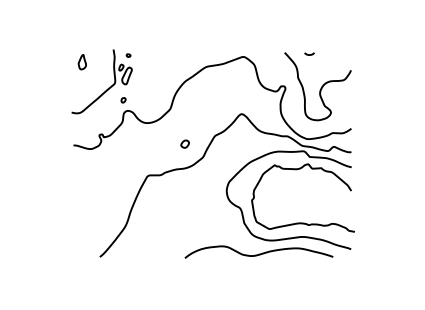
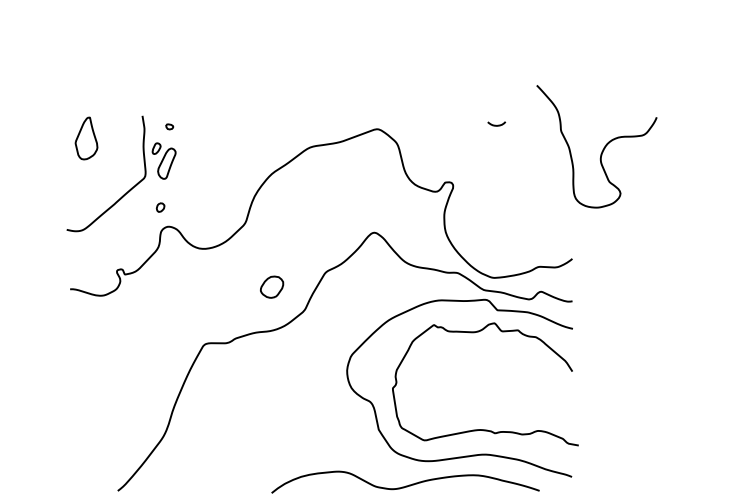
part: (81, 62) -> (84, 139), size x1.6
curve: (320, 88) -> (601, 150), moved
part: (184, 143) -> (270, 285), size x1.6

